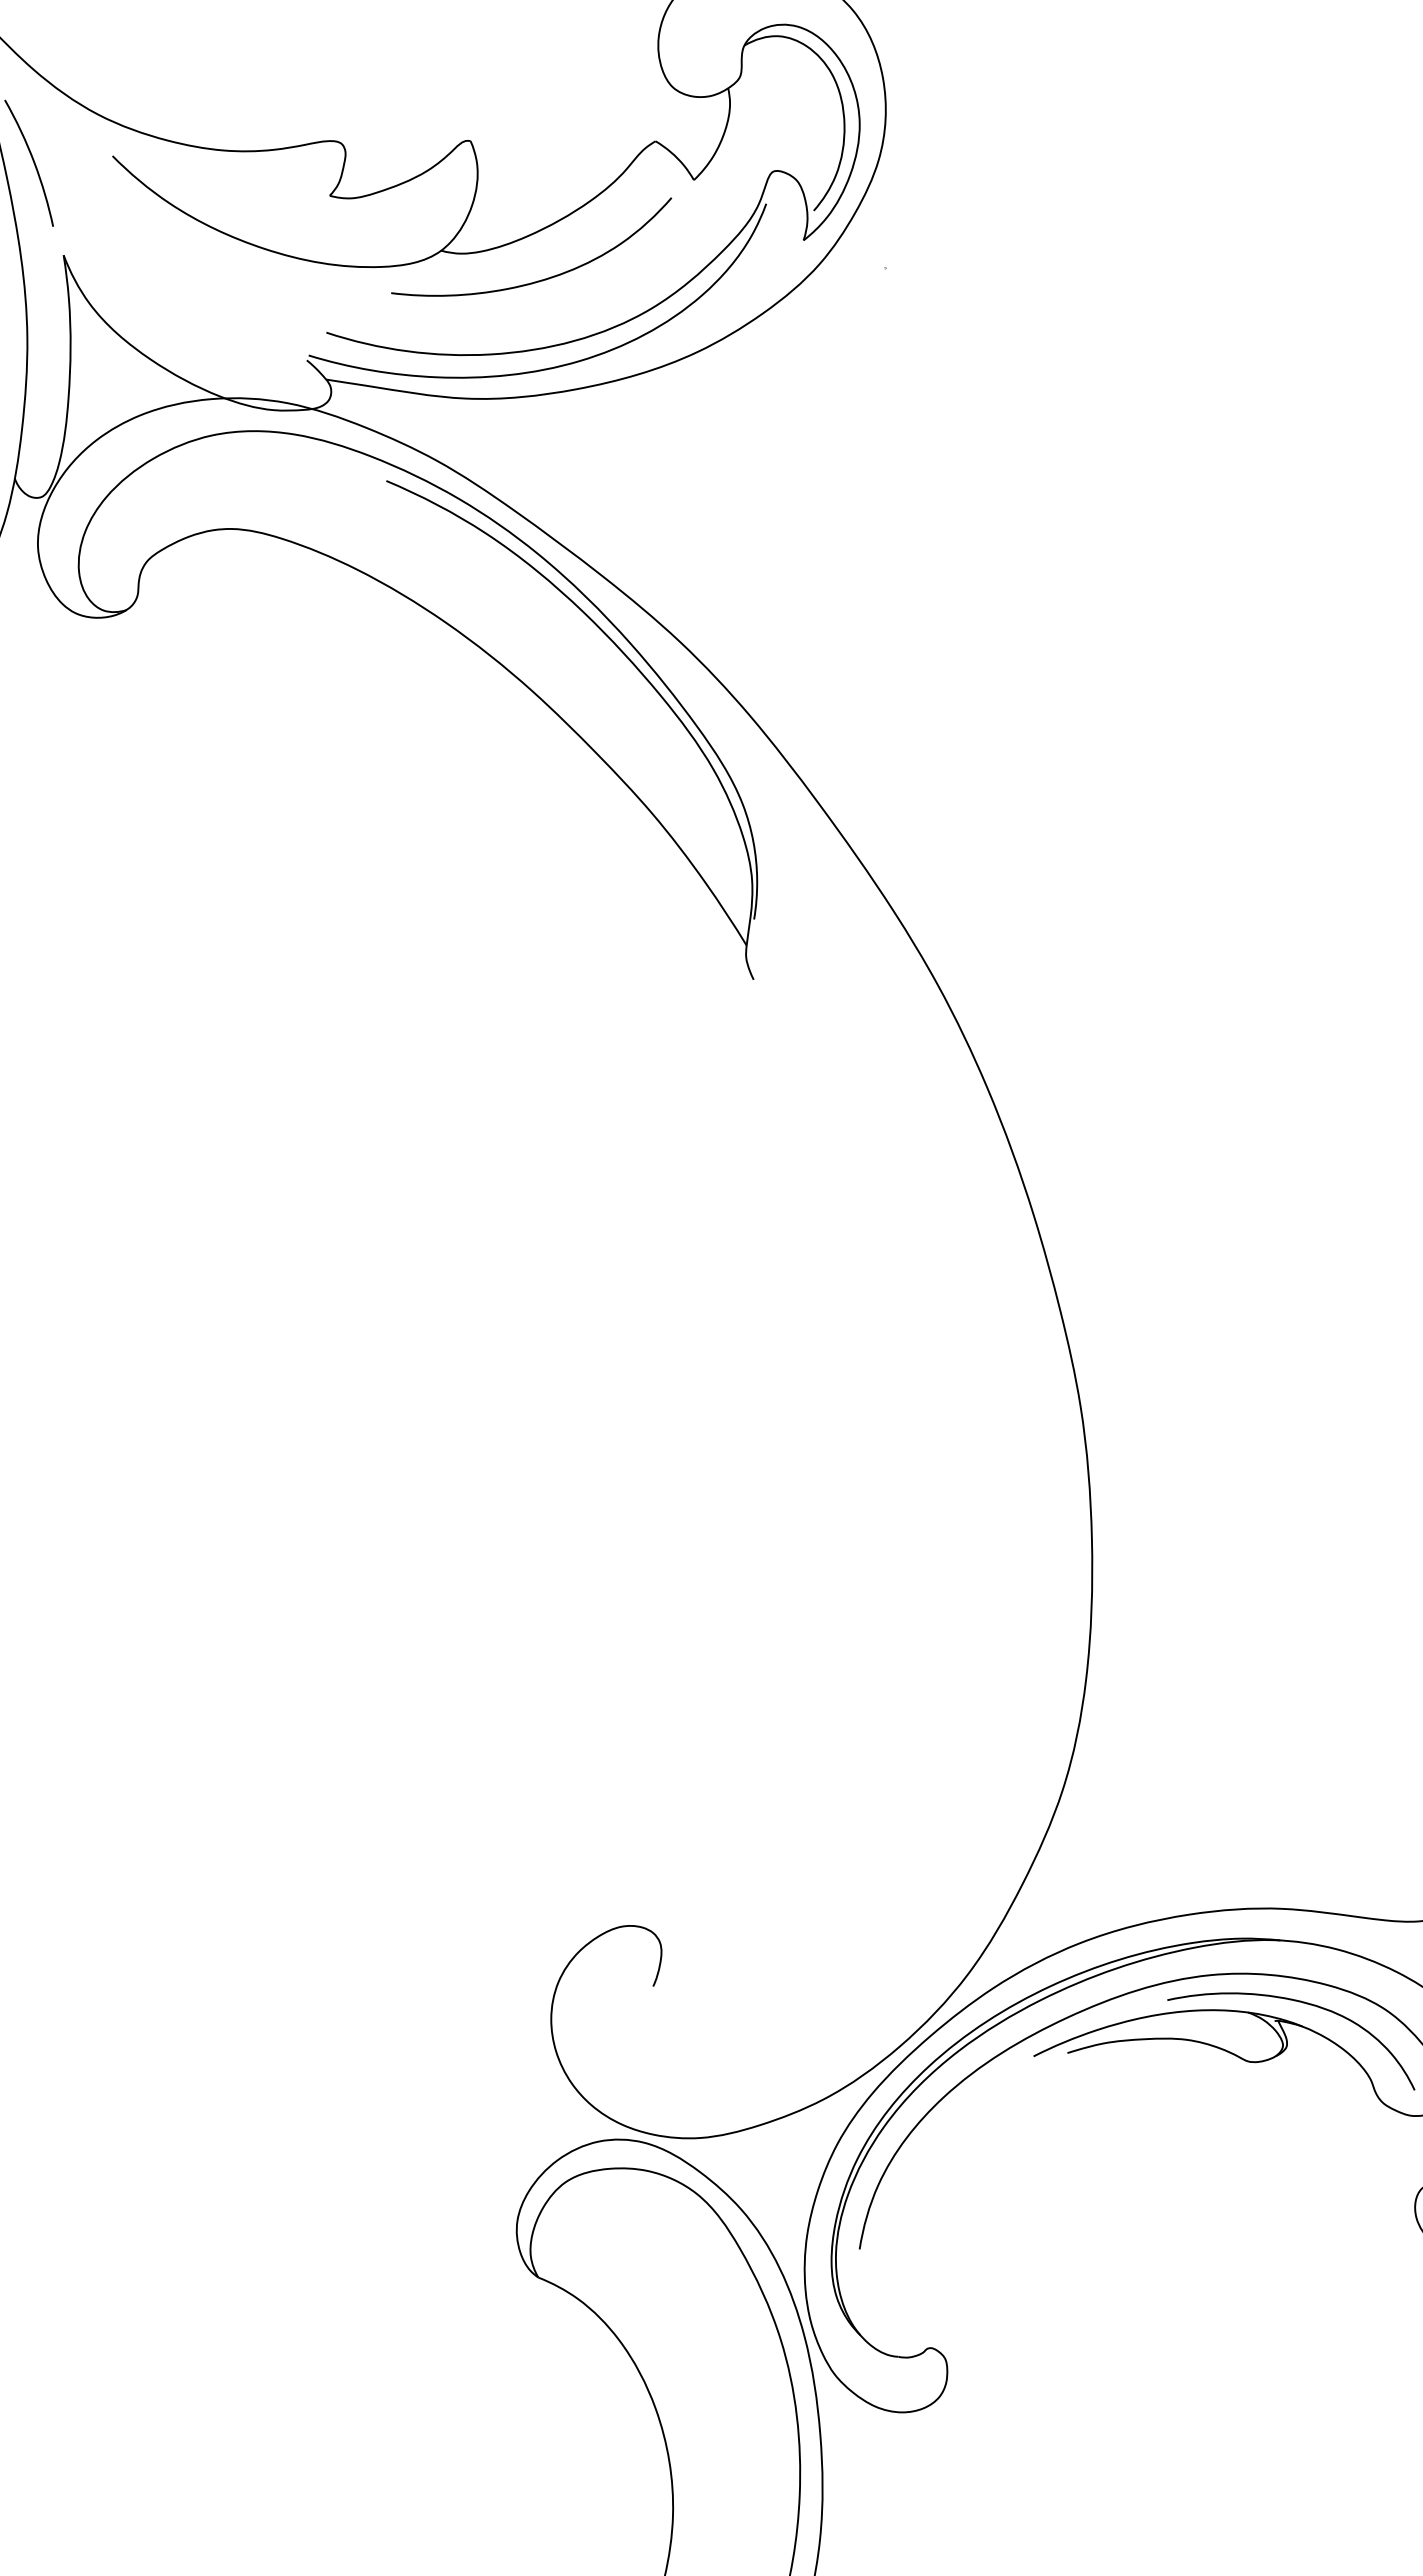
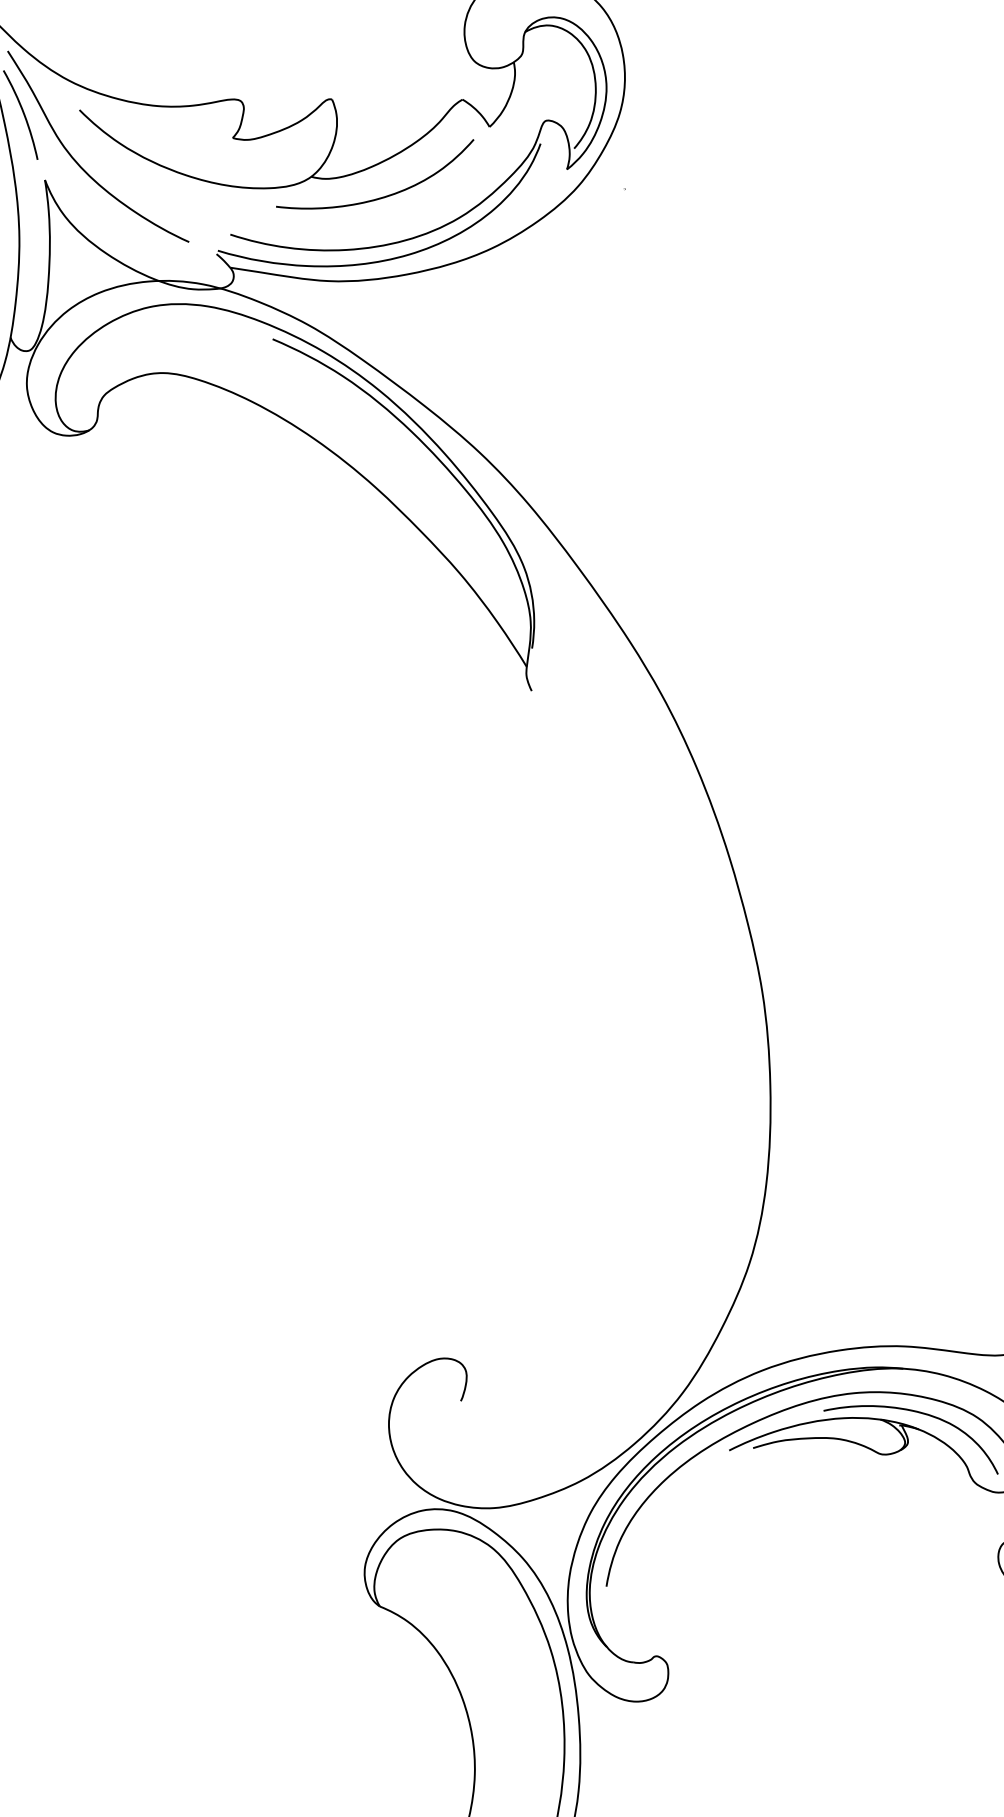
curve: (108, 228) -> (76, 161), added

